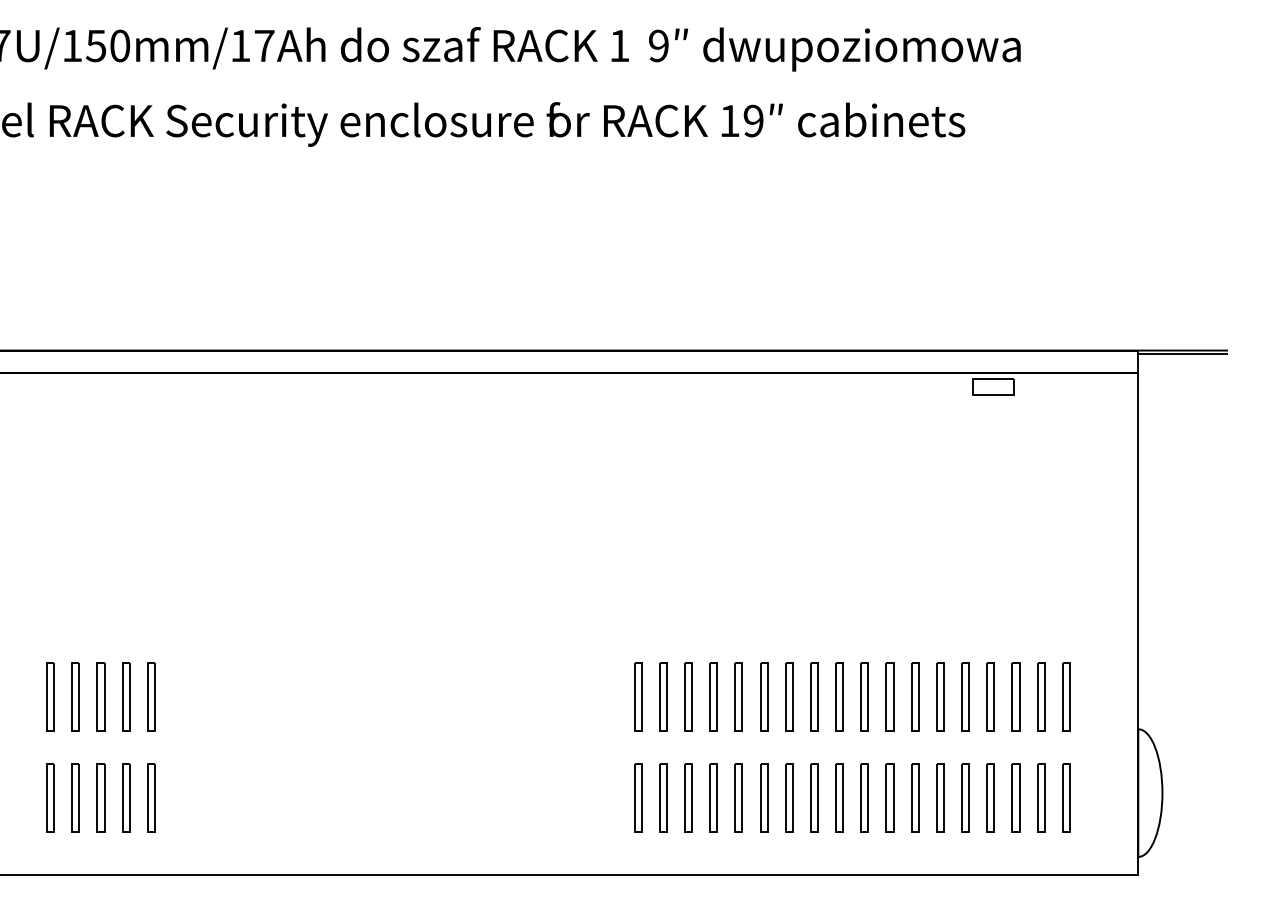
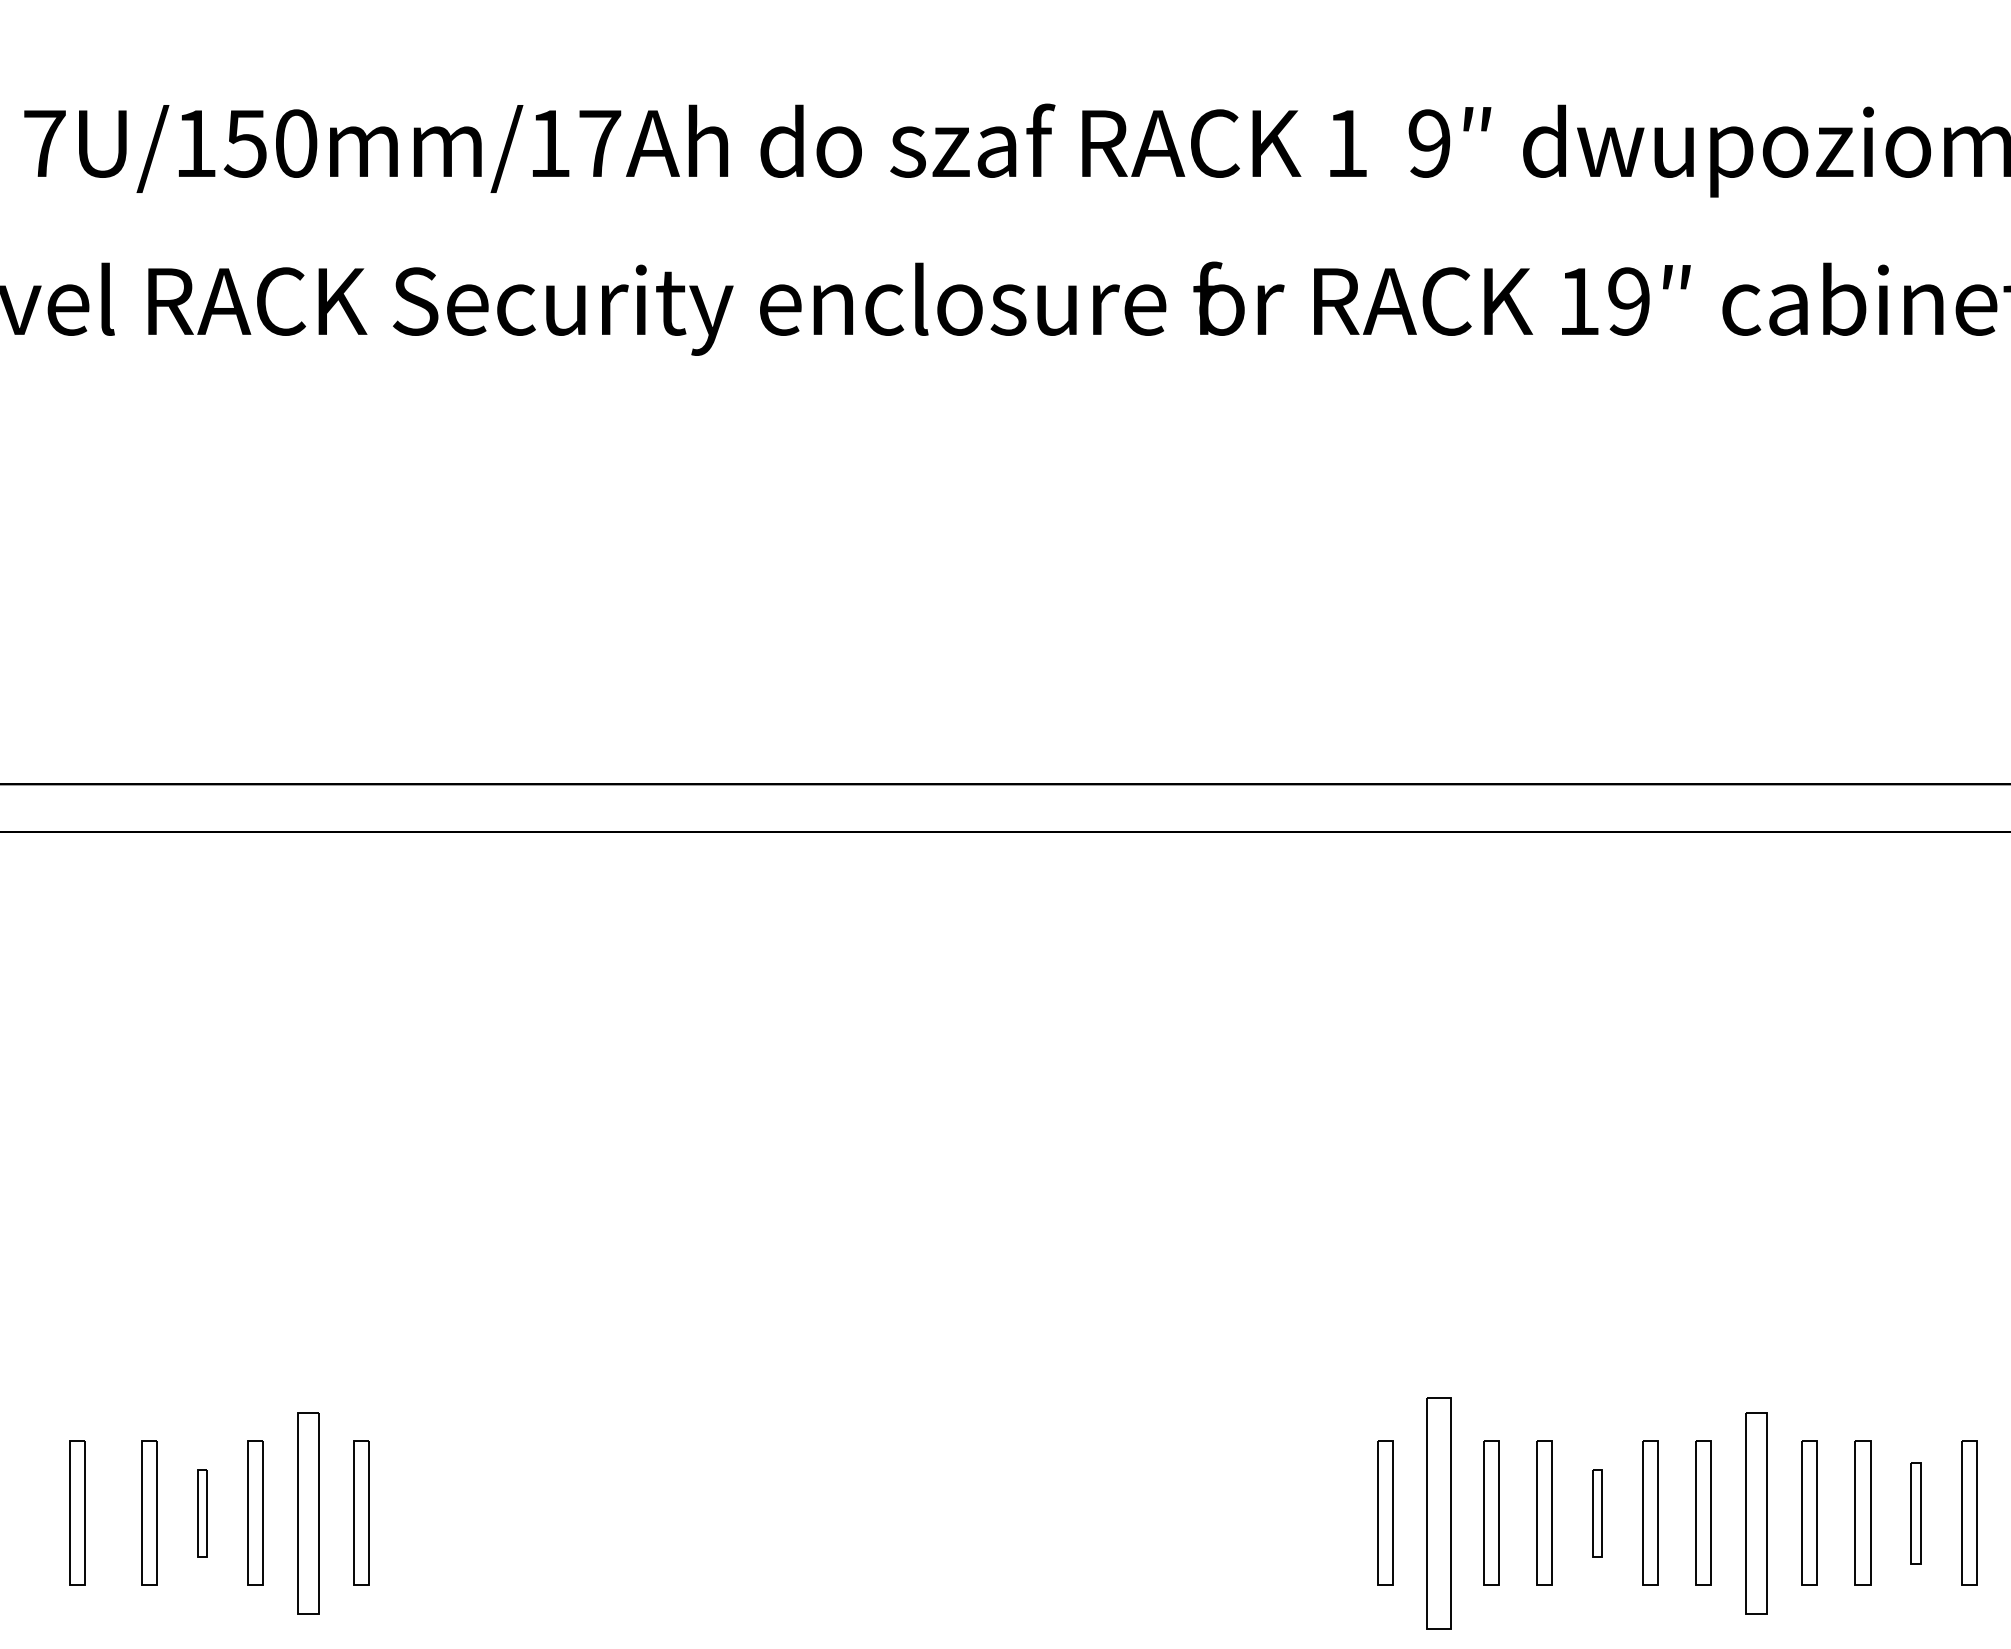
part: (16, 696) -> (78, 1512), added
part: (75, 696) -> (202, 1512), size x0.6
part: (126, 696) -> (309, 1512), size x1.4
part: (663, 696) -> (1439, 1512), size x1.6
part: (738, 696) -> (1597, 1512), size x0.6
part: (814, 696) -> (1757, 1512), size x1.4
part: (889, 696) -> (1914, 1512), size x0.7

